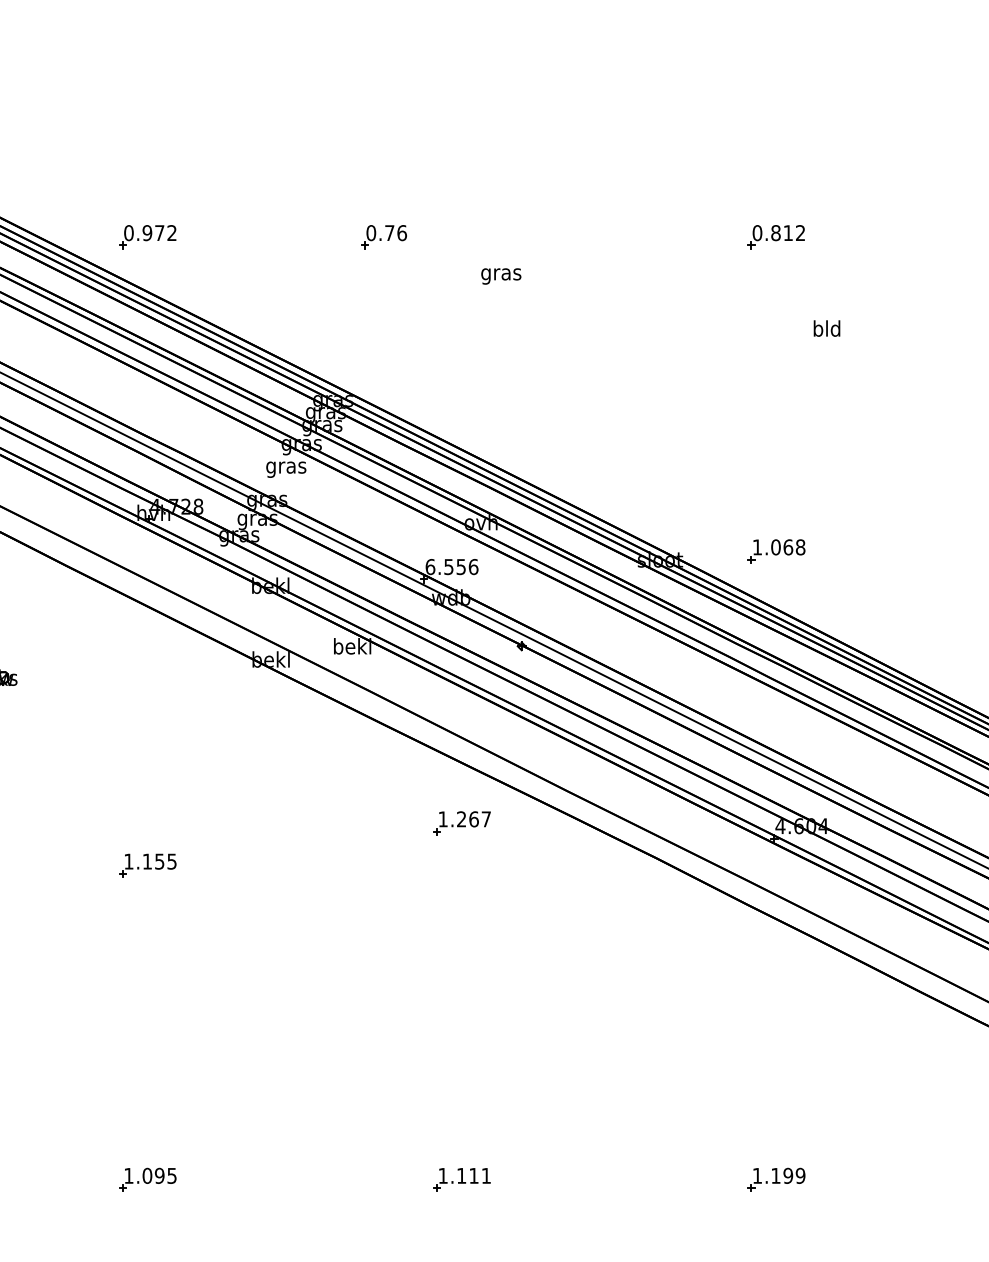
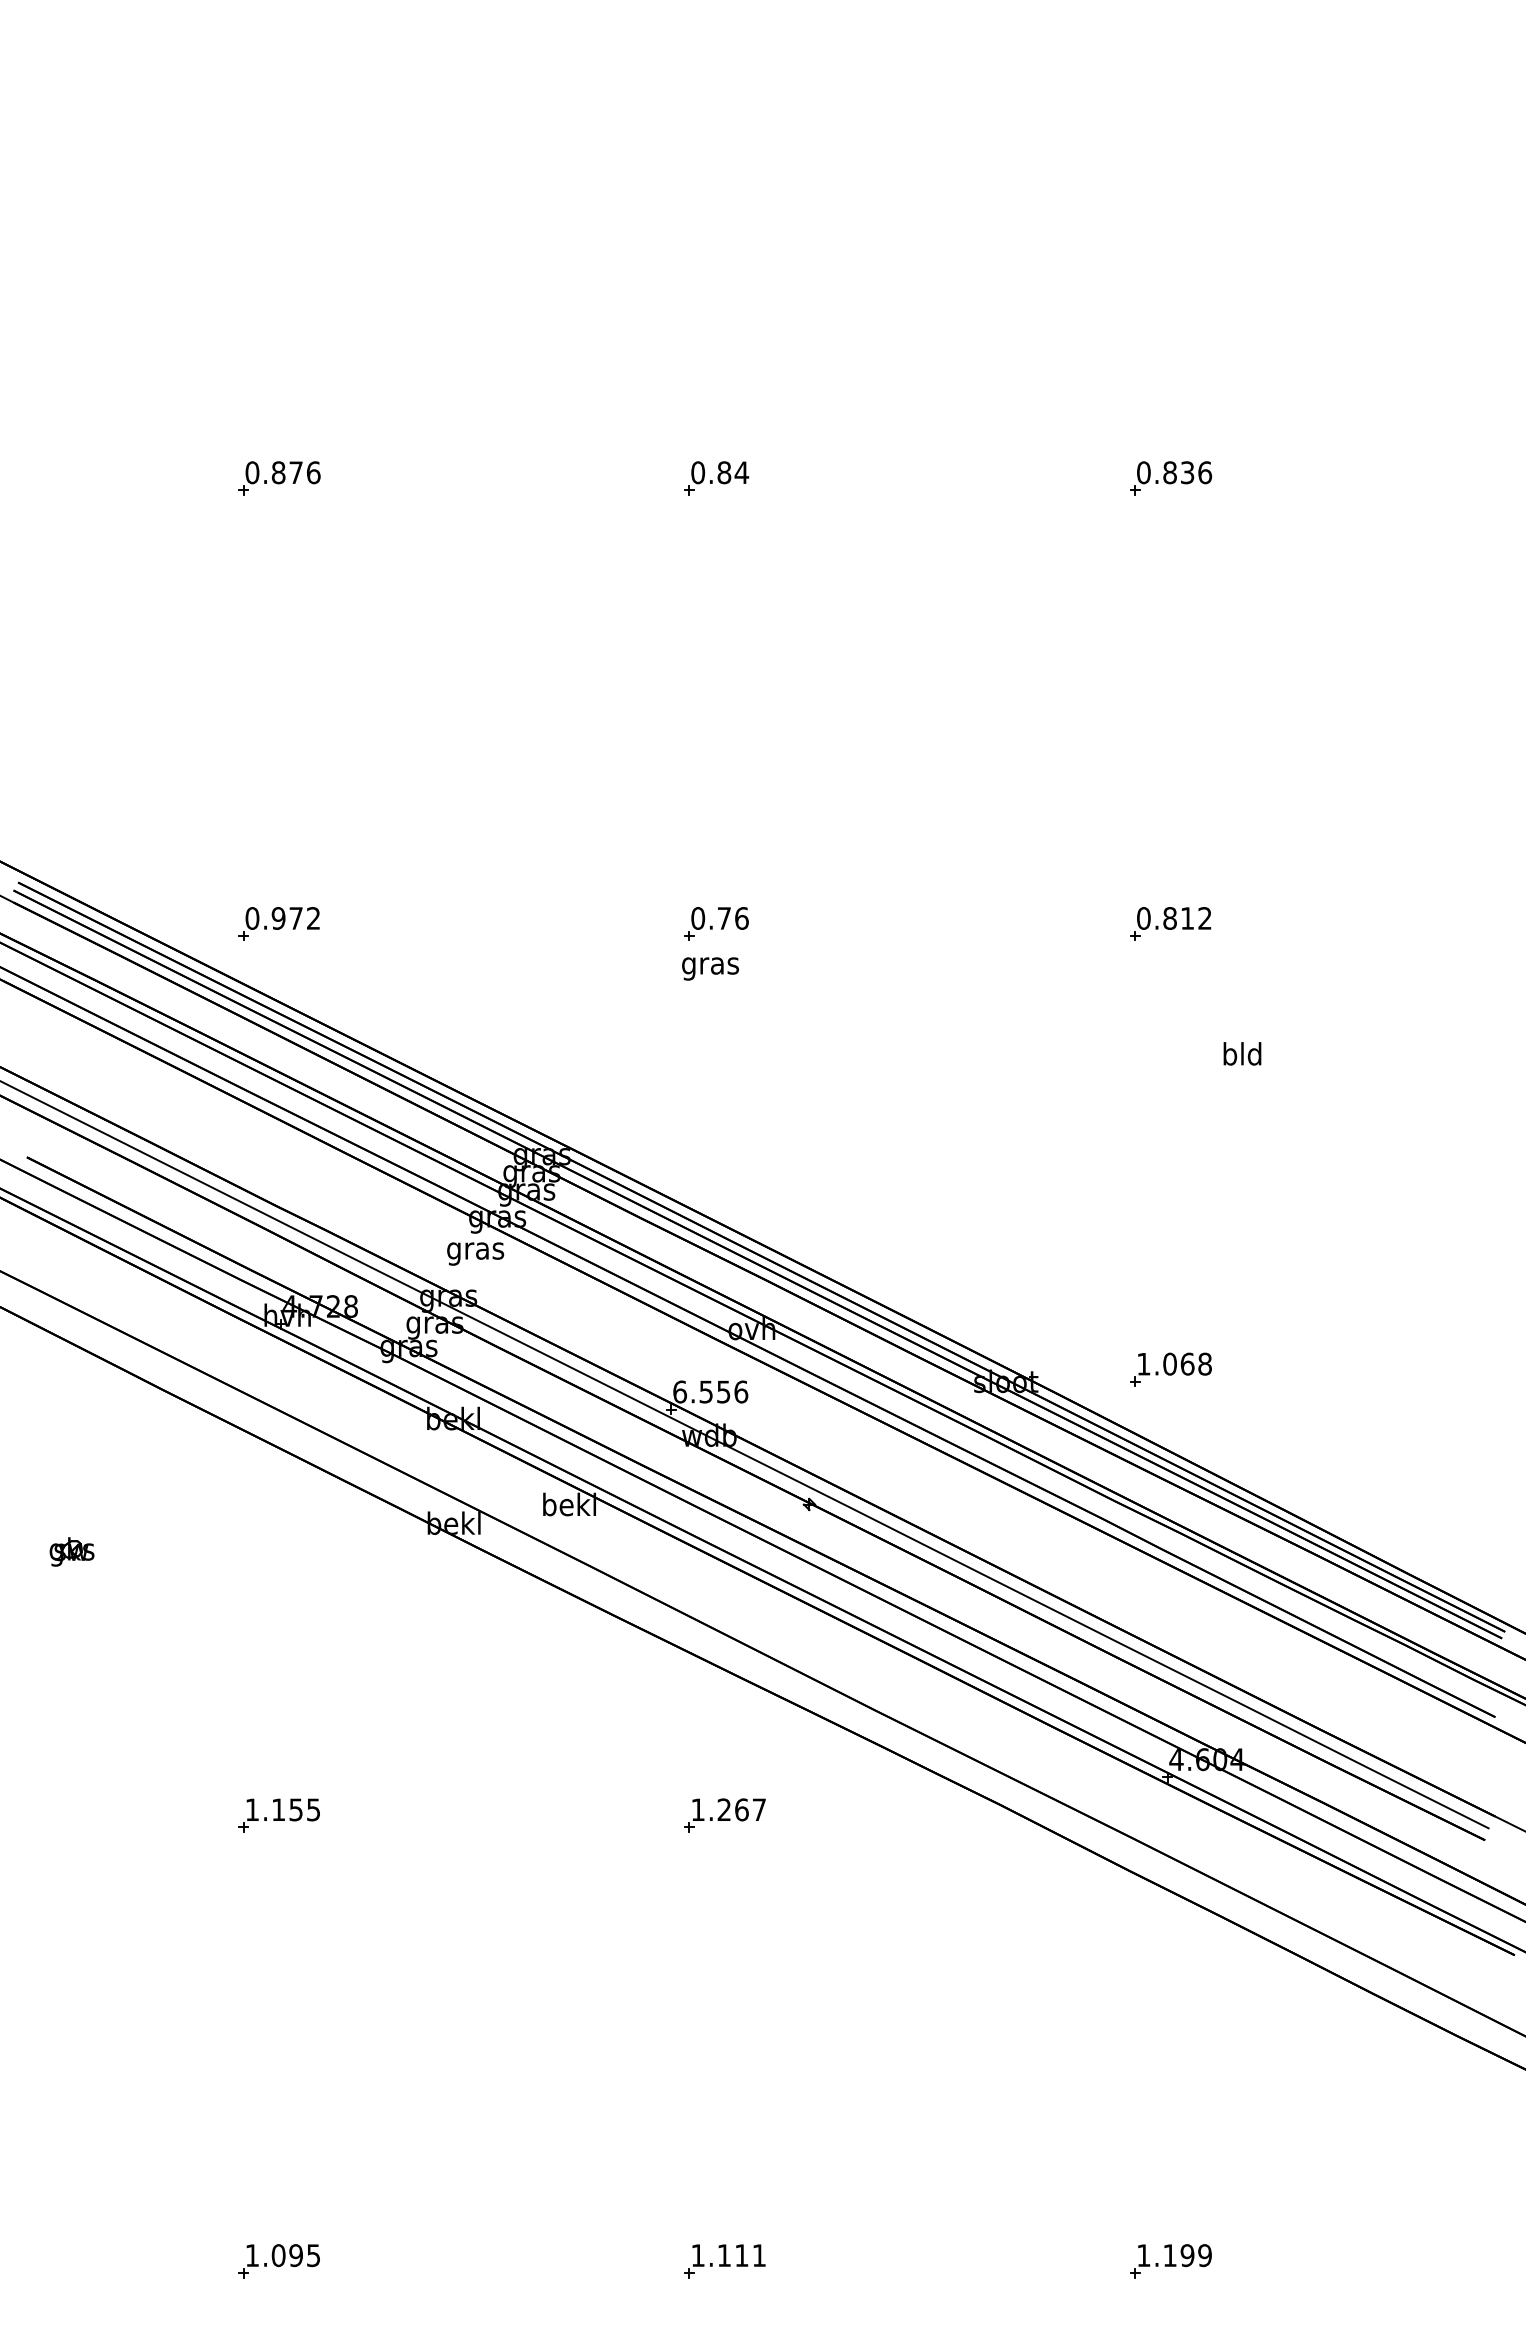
part: (384, 236) -> (716, 923), moved
text: (501, 276) -> (710, 968), moved
part: (461, 823) -> (724, 1815), moved

